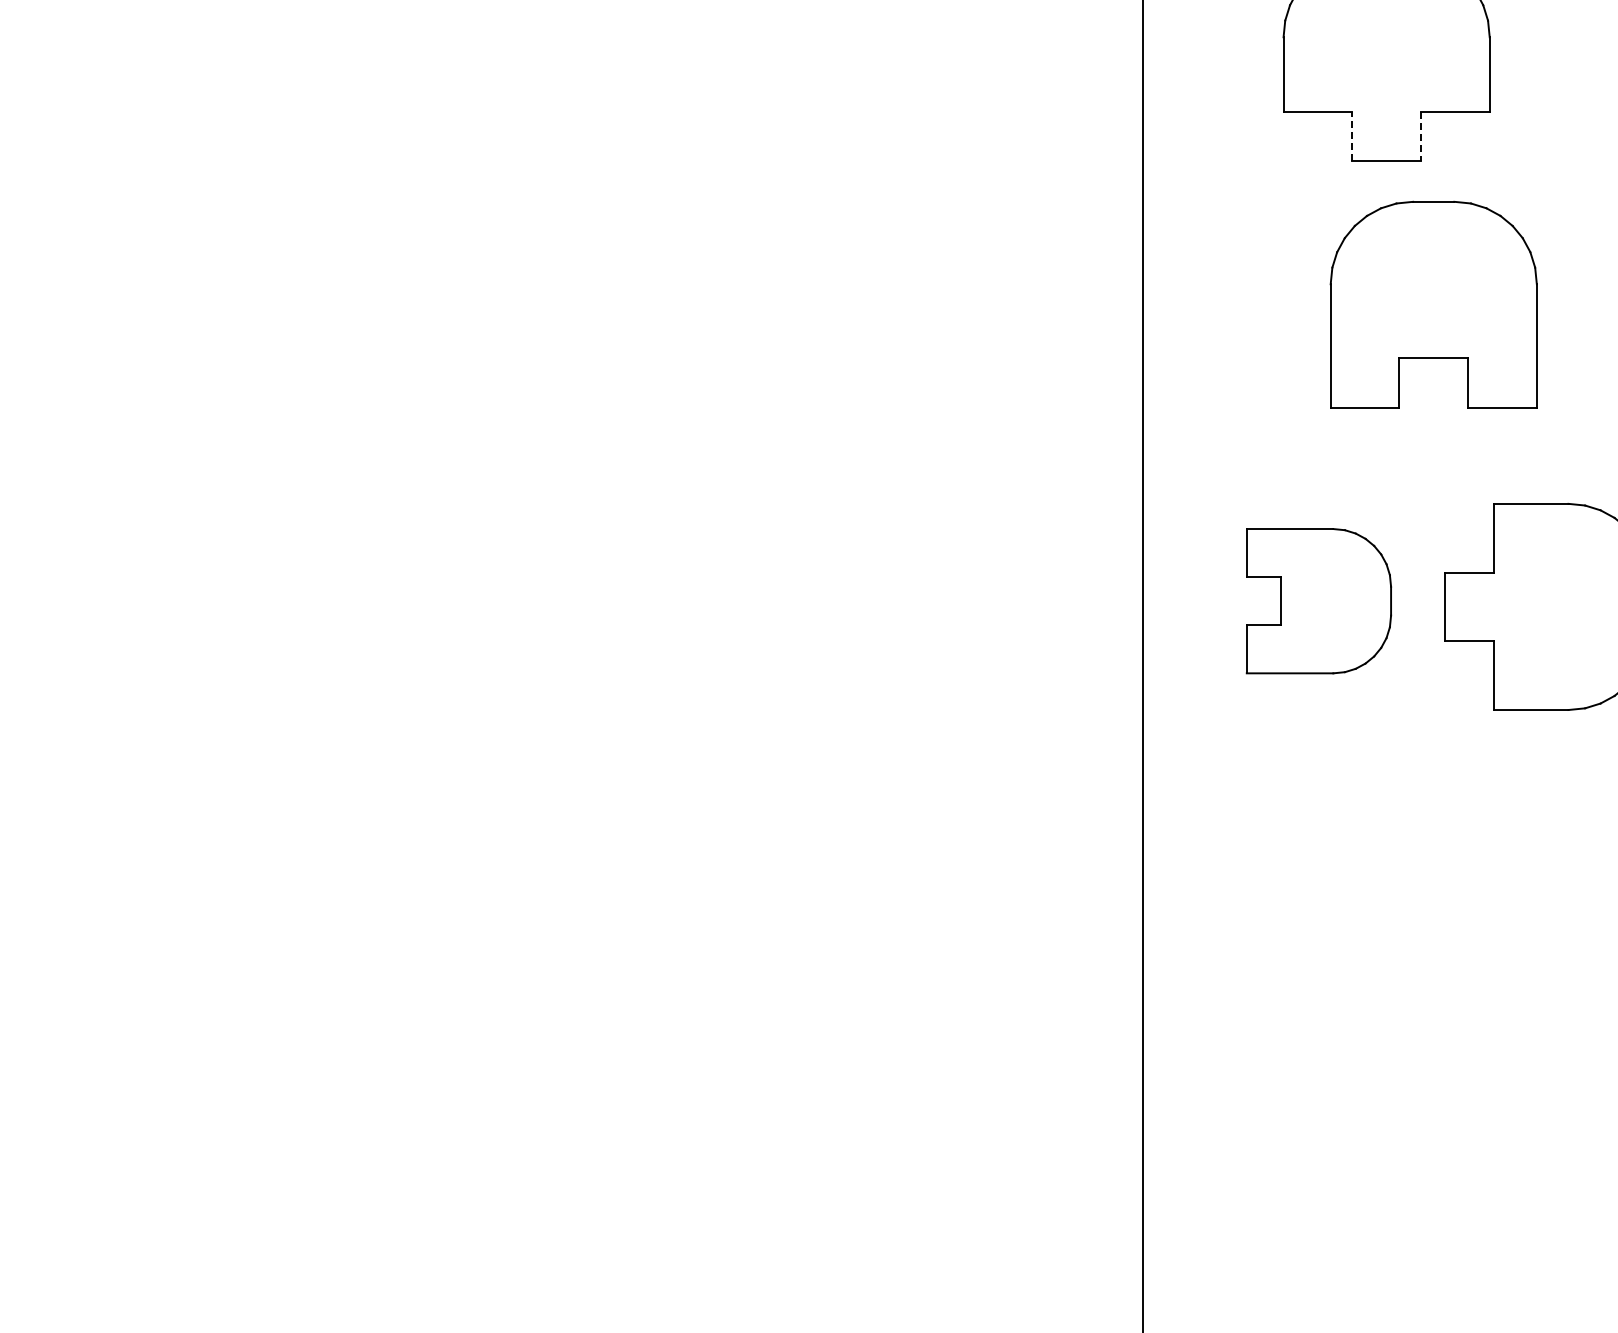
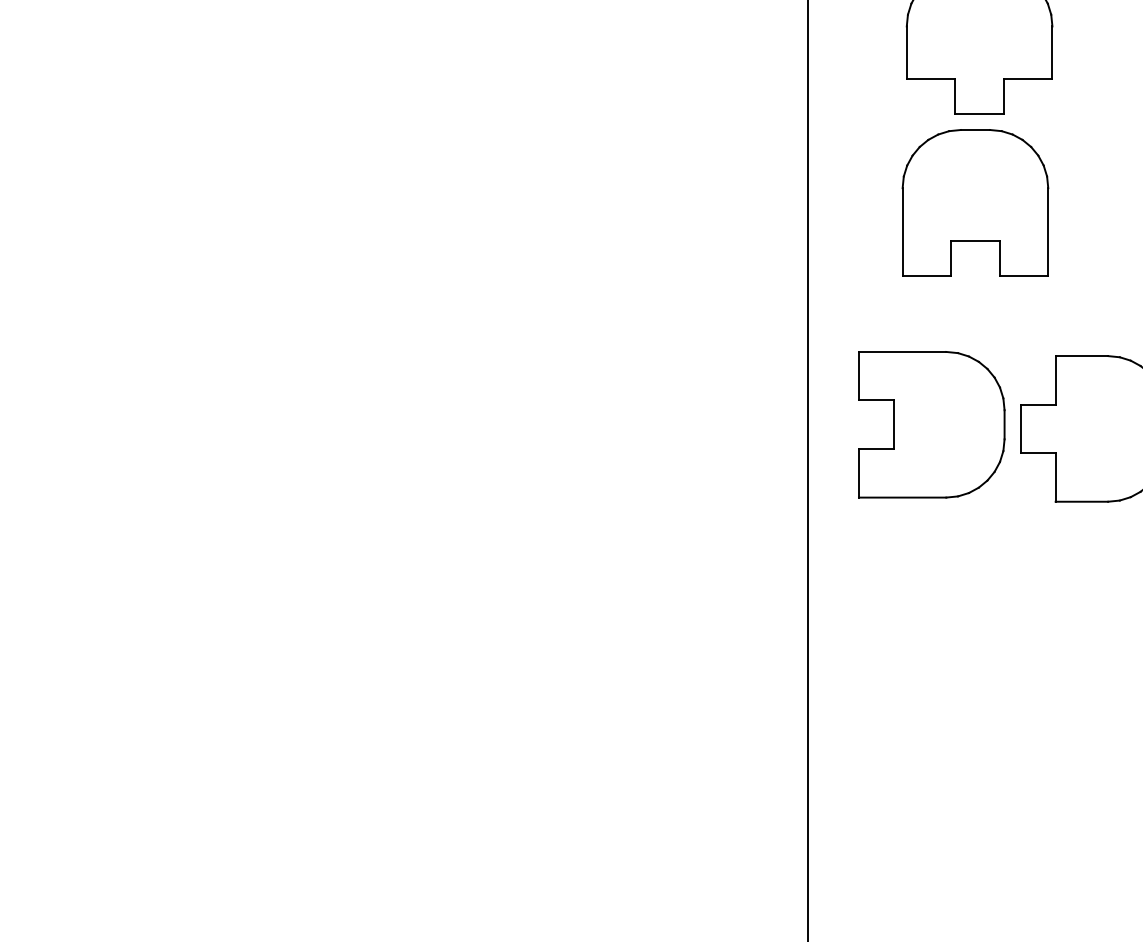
line: (1352, 136) -> (955, 96), dashed -> solid
line: (1420, 136) -> (1003, 96), dashed -> solid
part: (1433, 304) -> (975, 202), moved
part: (1318, 601) -> (931, 425), size x1.43

